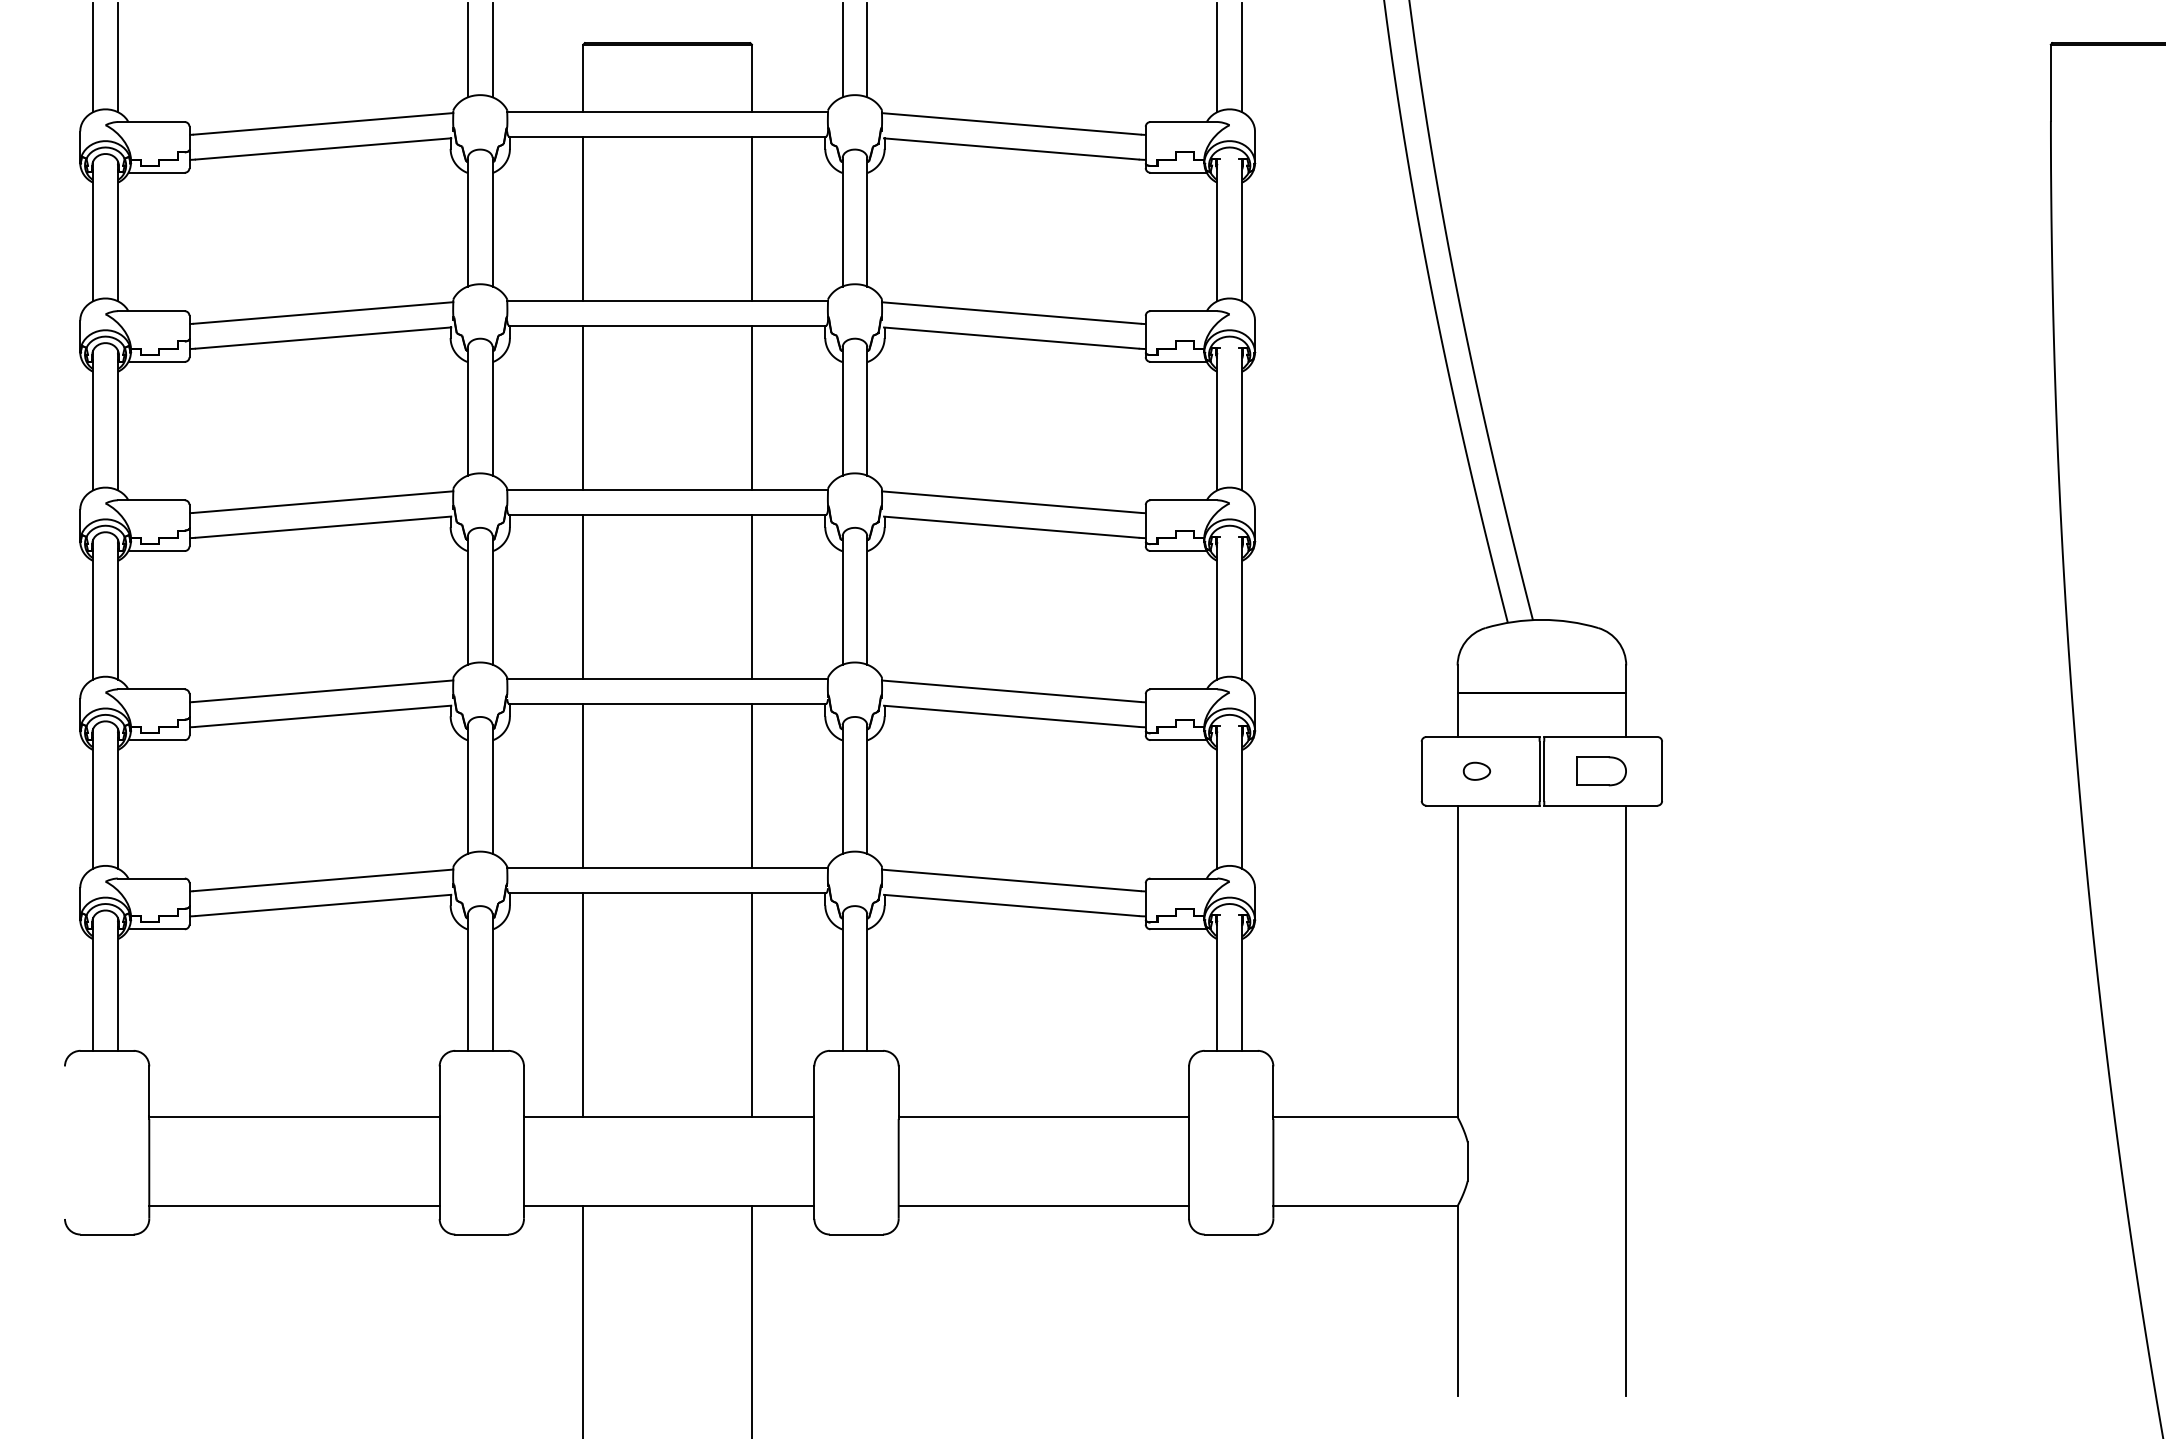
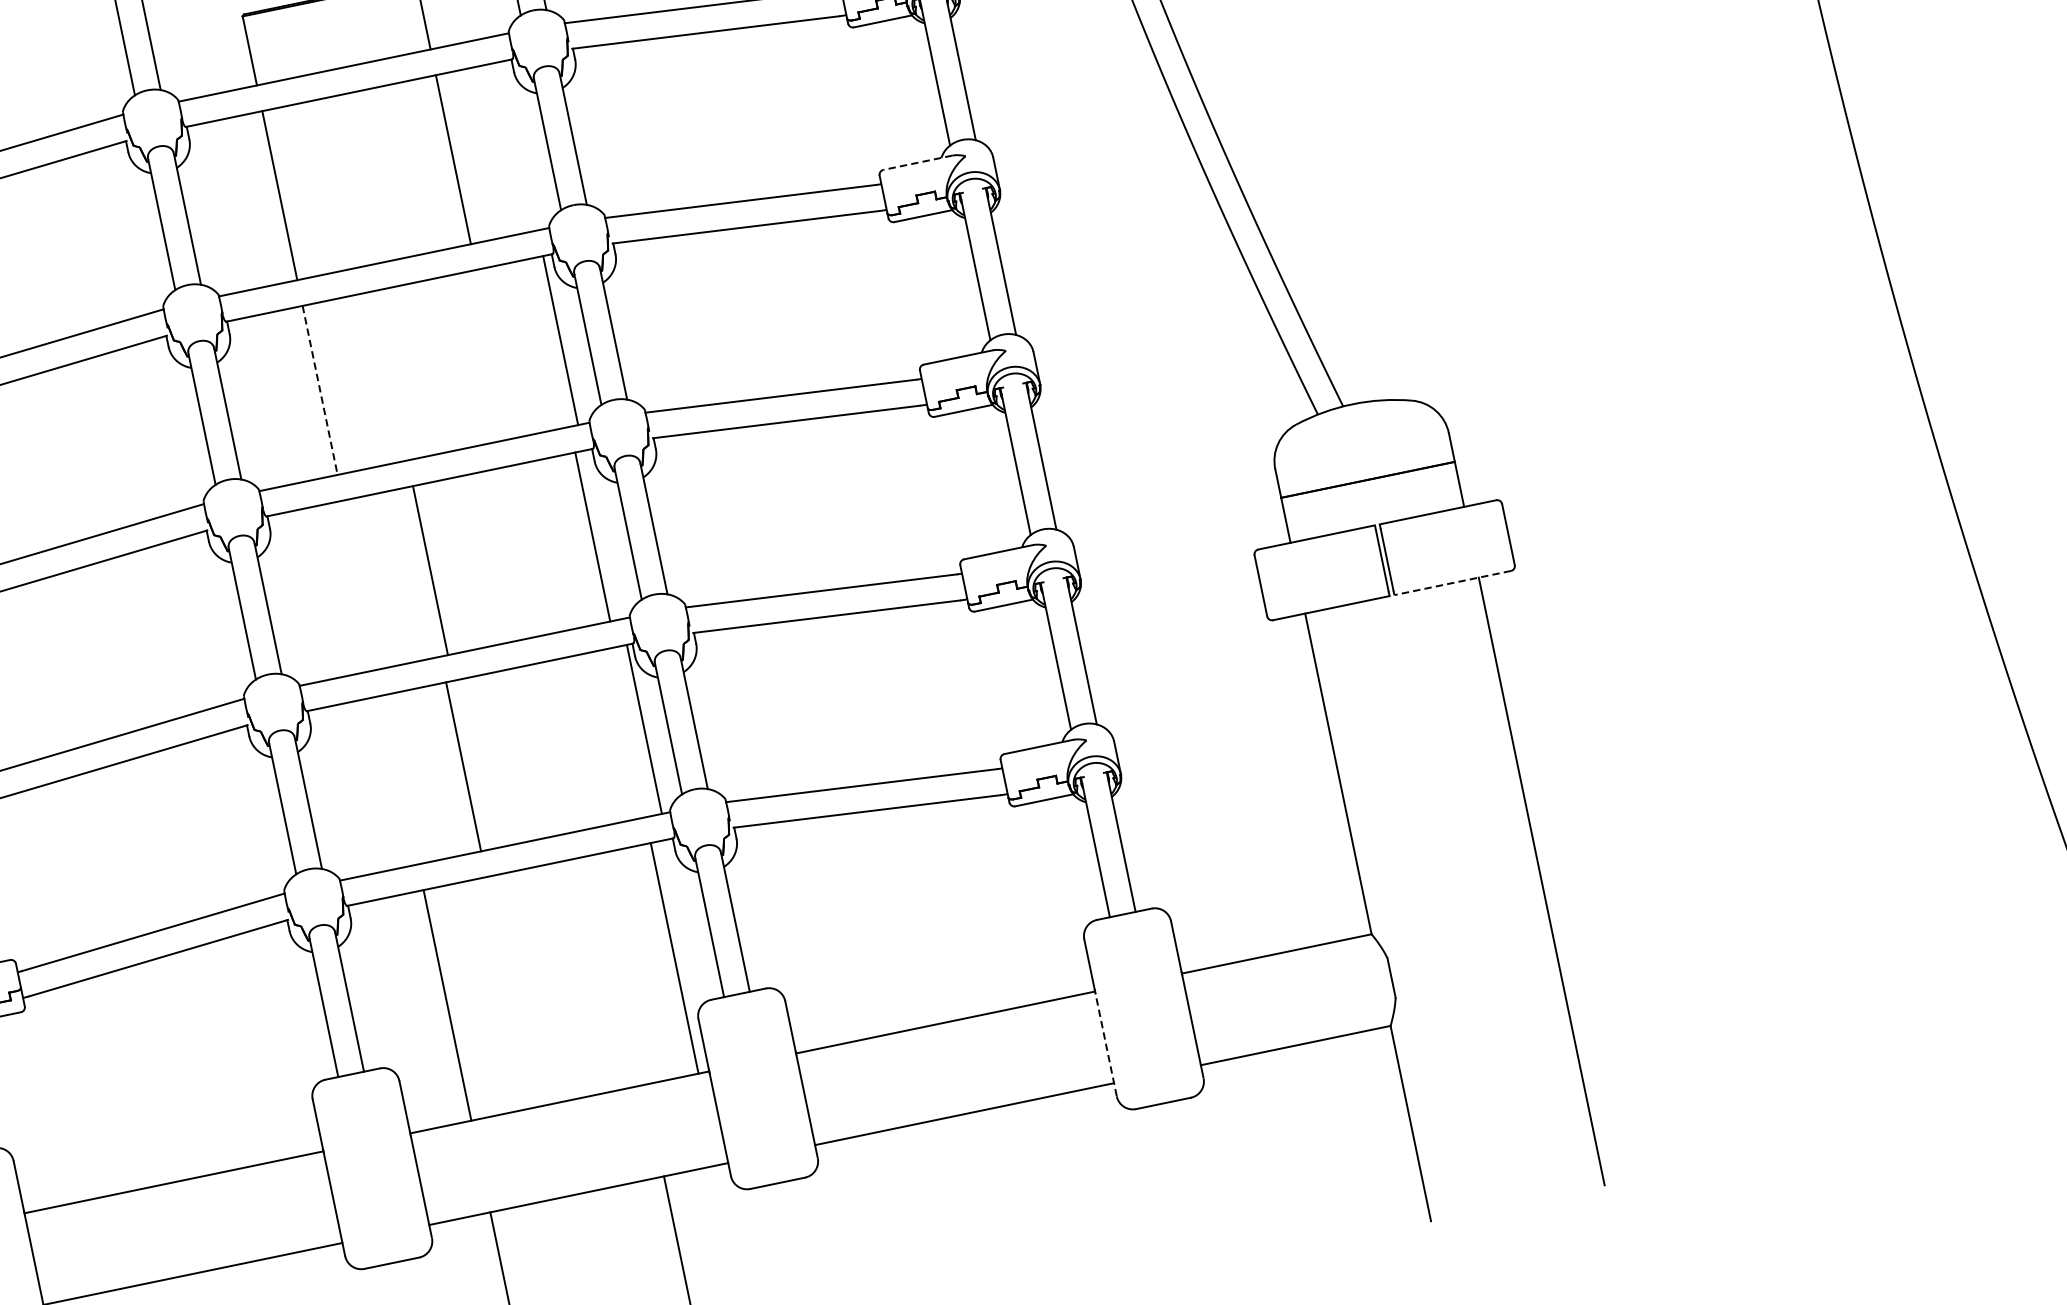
line: (1183, 311) -> (917, 163), solid -> dashed
line: (751, 407) -> (560, 340), moved
line: (583, 408) -> (320, 391), solid -> dashed
line: (583, 596) -> (430, 570), moved
line: (751, 596) -> (592, 536), moved
part: (1476, 770) -> (1317, 573), removed
part: (1601, 771) -> (1446, 547), removed
line: (583, 786) -> (463, 767), moved
line: (751, 786) -> (644, 729), moved
line: (1600, 805) -> (1452, 582), solid -> dashed
line: (751, 1005) -> (674, 958), moved
line: (1189, 1168) -> (1106, 1044), solid -> dashed

